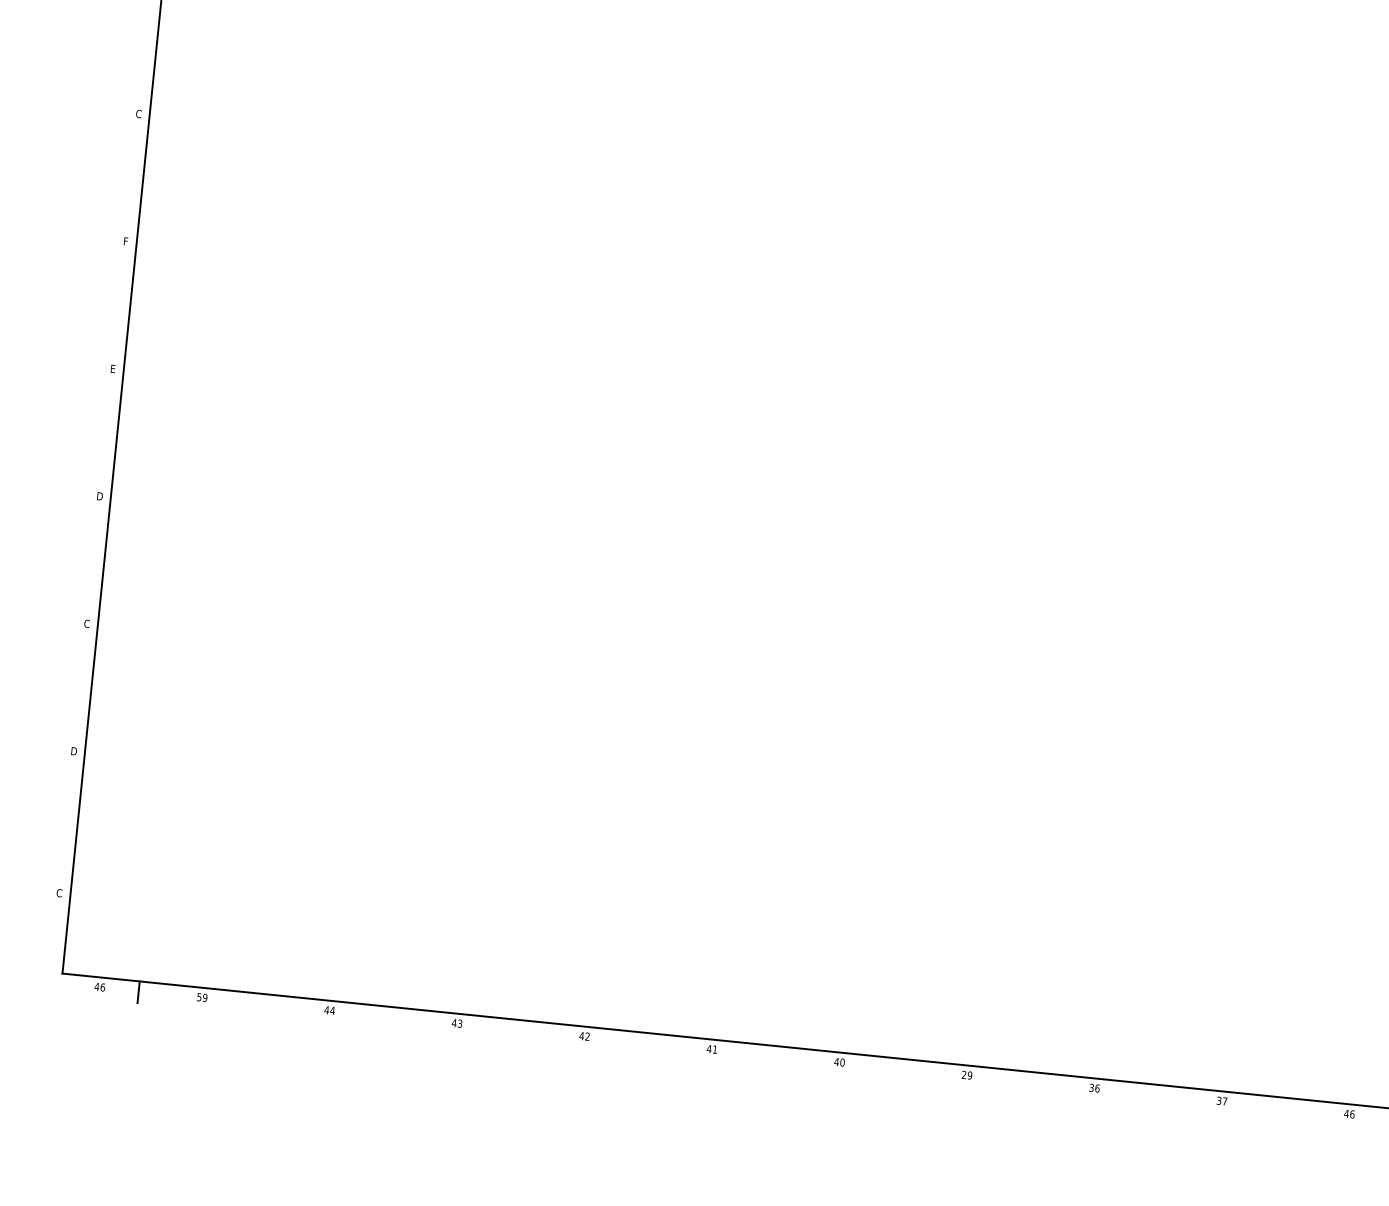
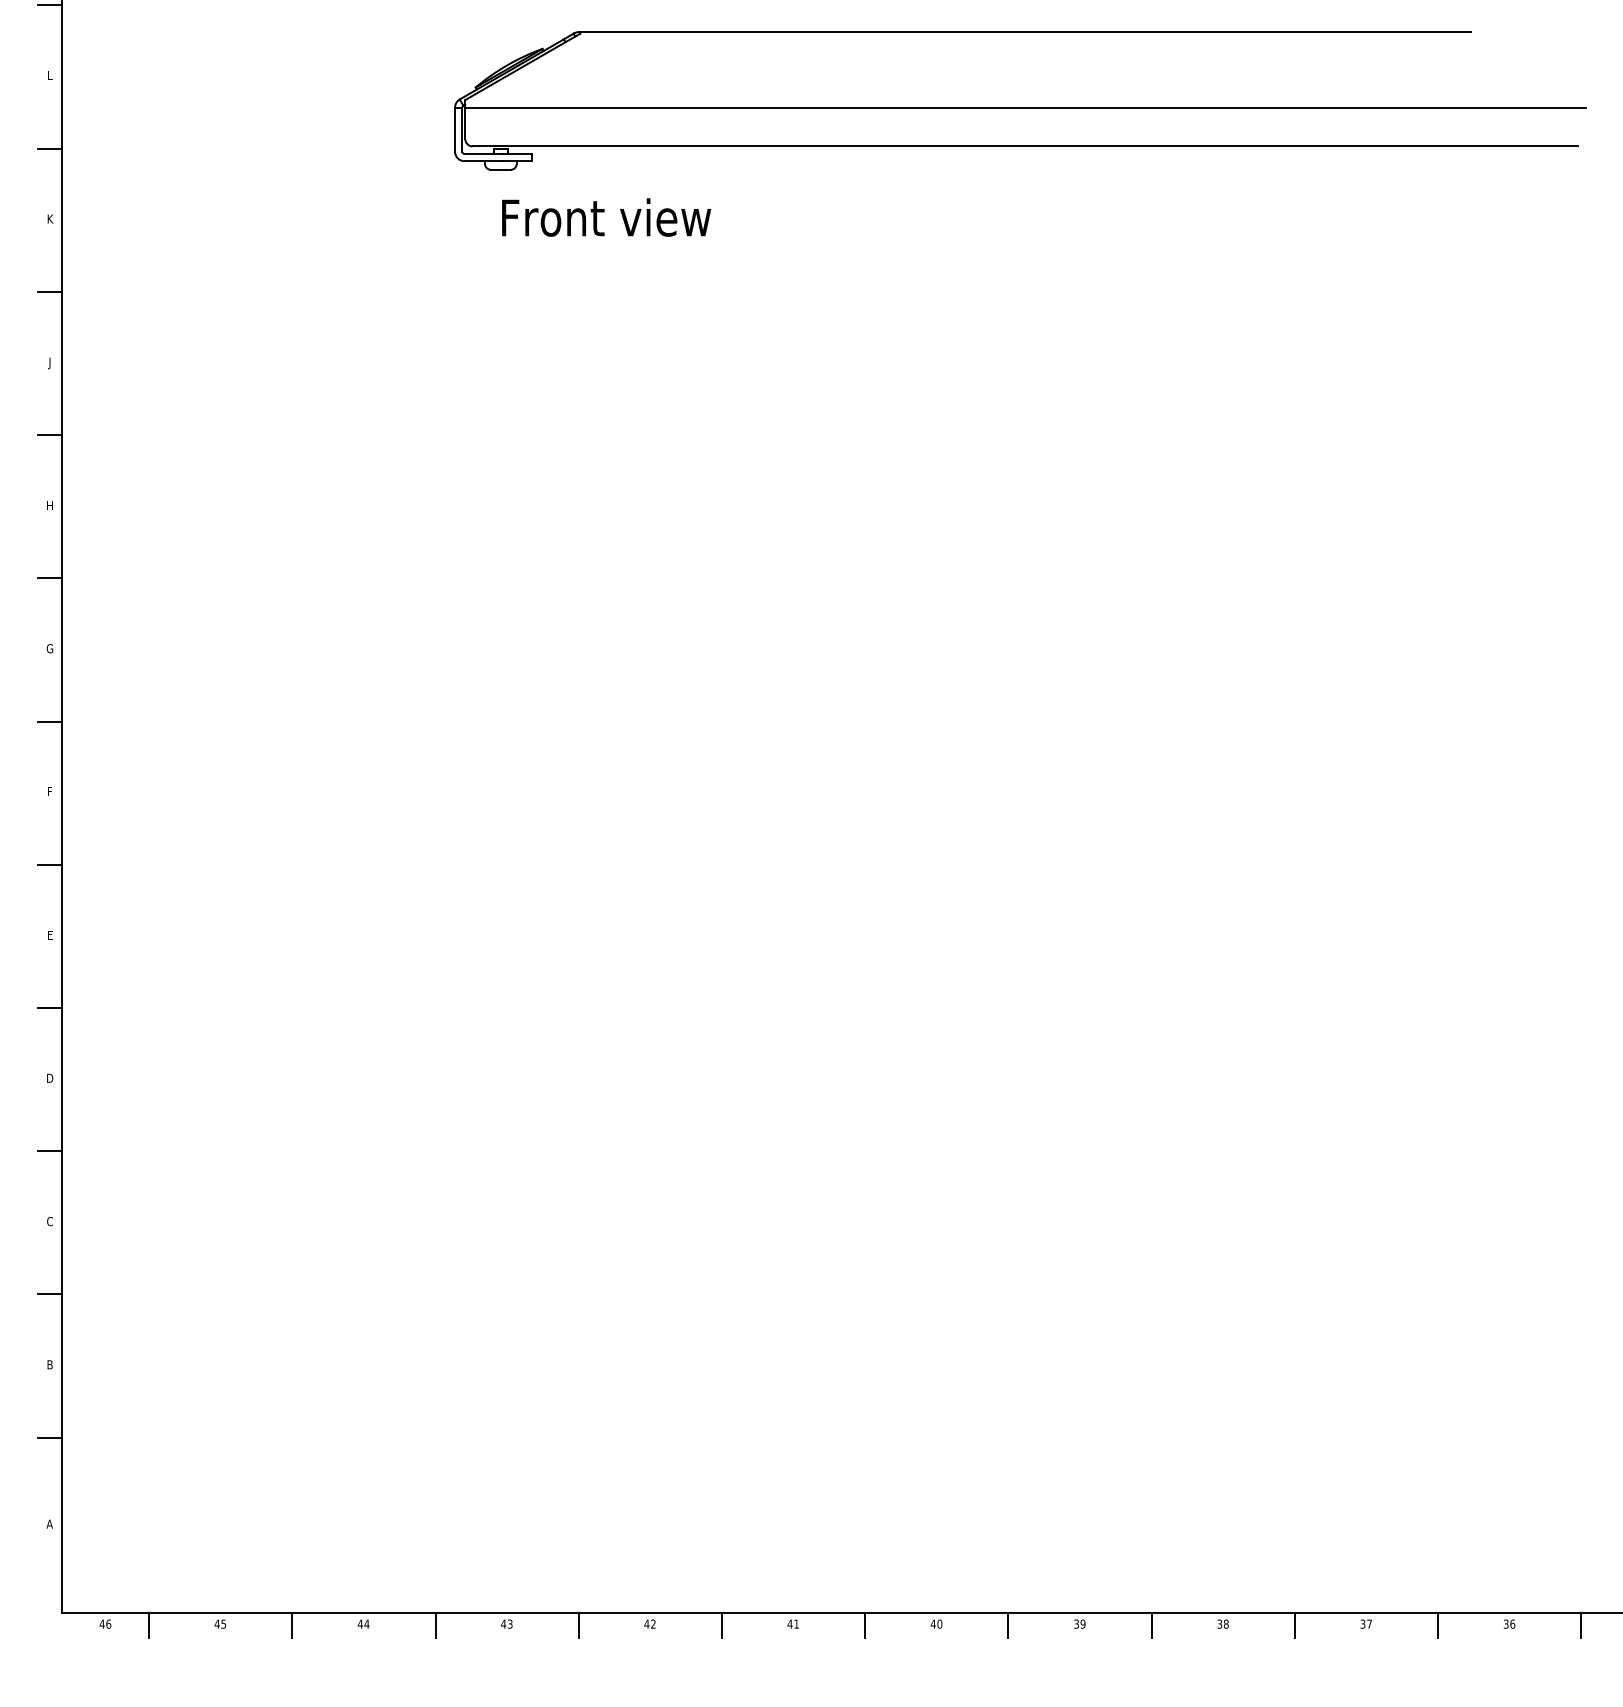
line: (144, 51) -> (49, 578), added
text: (138, 113) -> (49, 648), C -> G
line: (131, 178) -> (49, 721), added
line: (118, 306) -> (49, 864), added
line: (105, 434) -> (49, 1008), added
line: (92, 561) -> (49, 1151), added
line: (79, 688) -> (49, 1294), added
text: (74, 751) -> (50, 1364), D -> B
line: (66, 815) -> (49, 1437), added
text: (59, 892) -> (49, 1523), C -> A
text: (202, 996) -> (220, 1623), 59 -> 45
line: (266, 1005) -> (292, 1625), added
line: (393, 1018) -> (435, 1625), added
line: (520, 1031) -> (578, 1625), added
line: (648, 1044) -> (721, 1625), added
line: (776, 1057) -> (865, 1625), added
line: (903, 1070) -> (1008, 1625), added
text: (964, 1075) -> (1076, 1624), 29 -> 39
line: (1030, 1082) -> (1151, 1625), added
text: (1096, 1087) -> (1225, 1623), 36 -> 38
line: (1158, 1095) -> (1294, 1625), added
line: (1286, 1108) -> (1438, 1625), added
text: (1346, 1113) -> (1505, 1623), 46 -> 36

